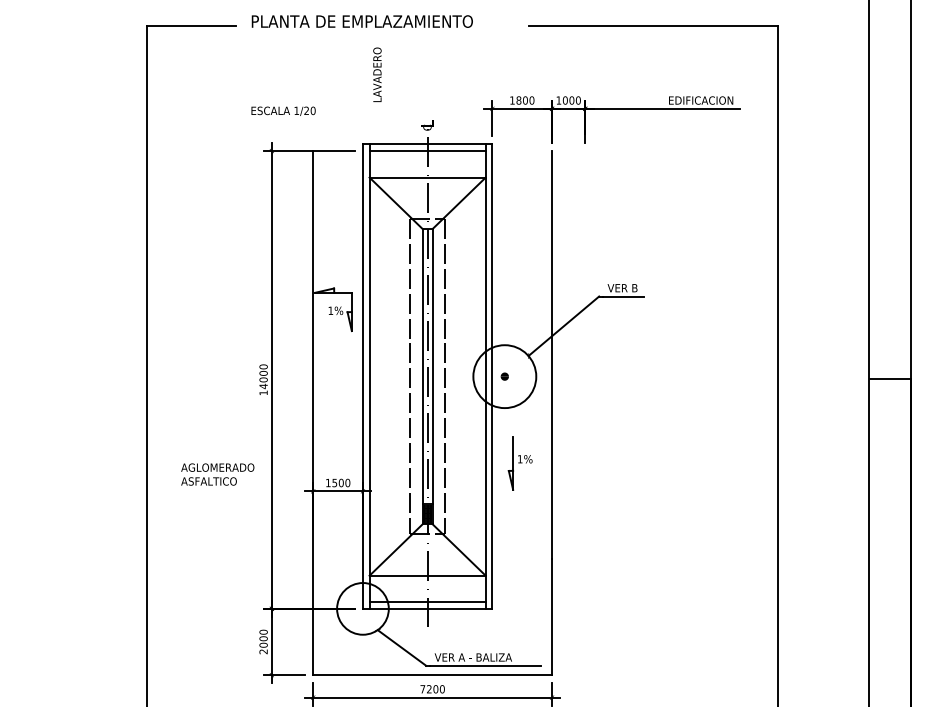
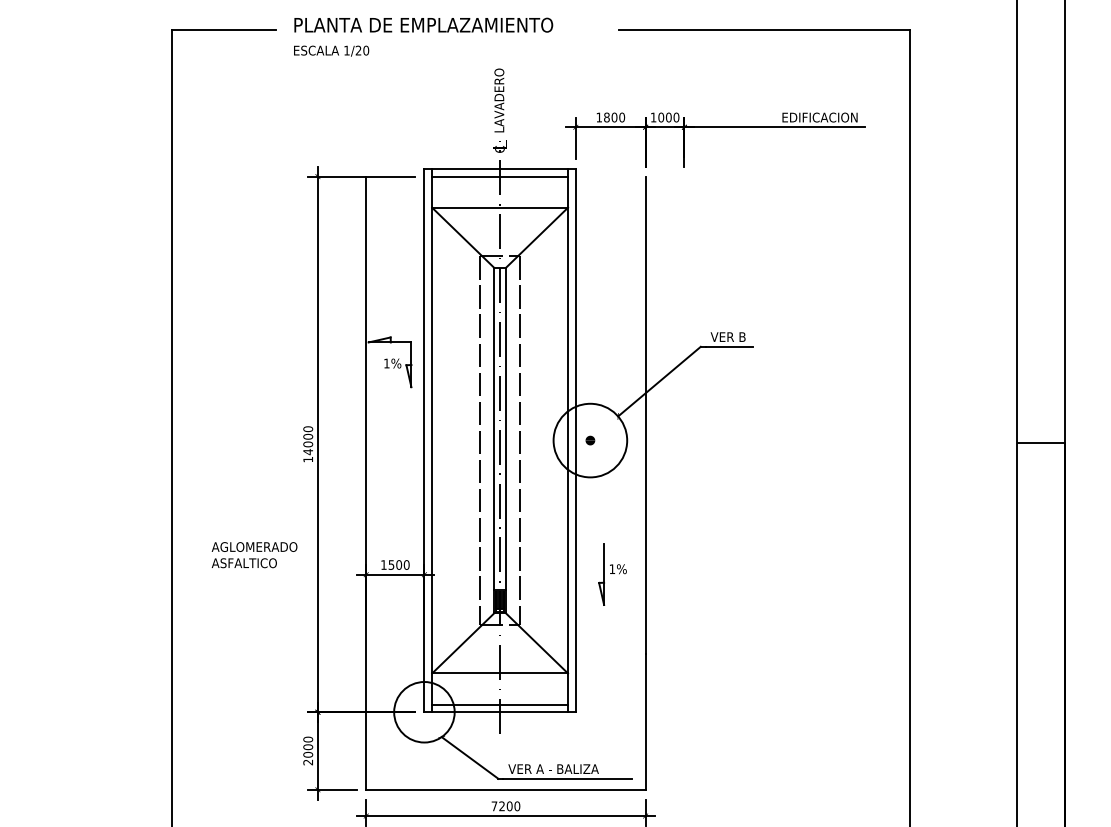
text: (377, 74) -> (499, 100), moved
text: (283, 110) -> (331, 50), moved
part: (520, 463) -> (612, 574), moved

